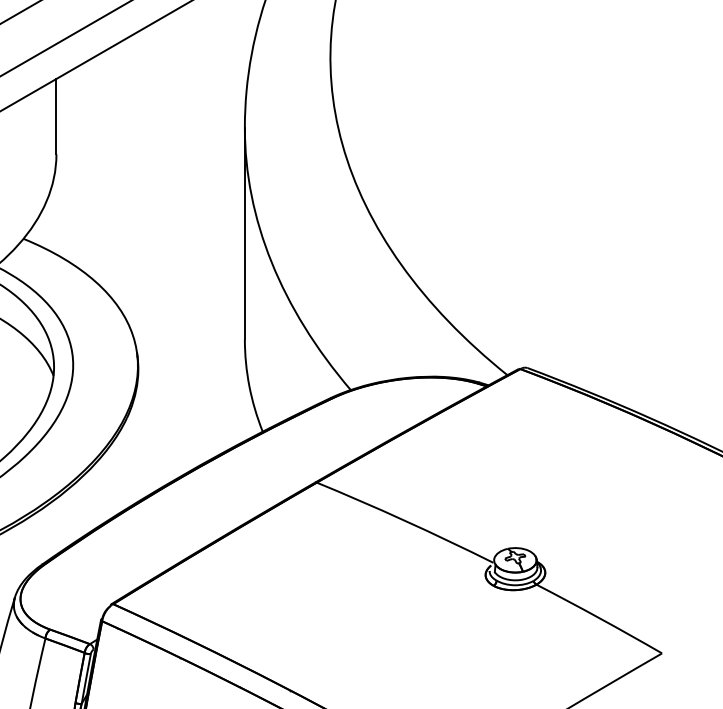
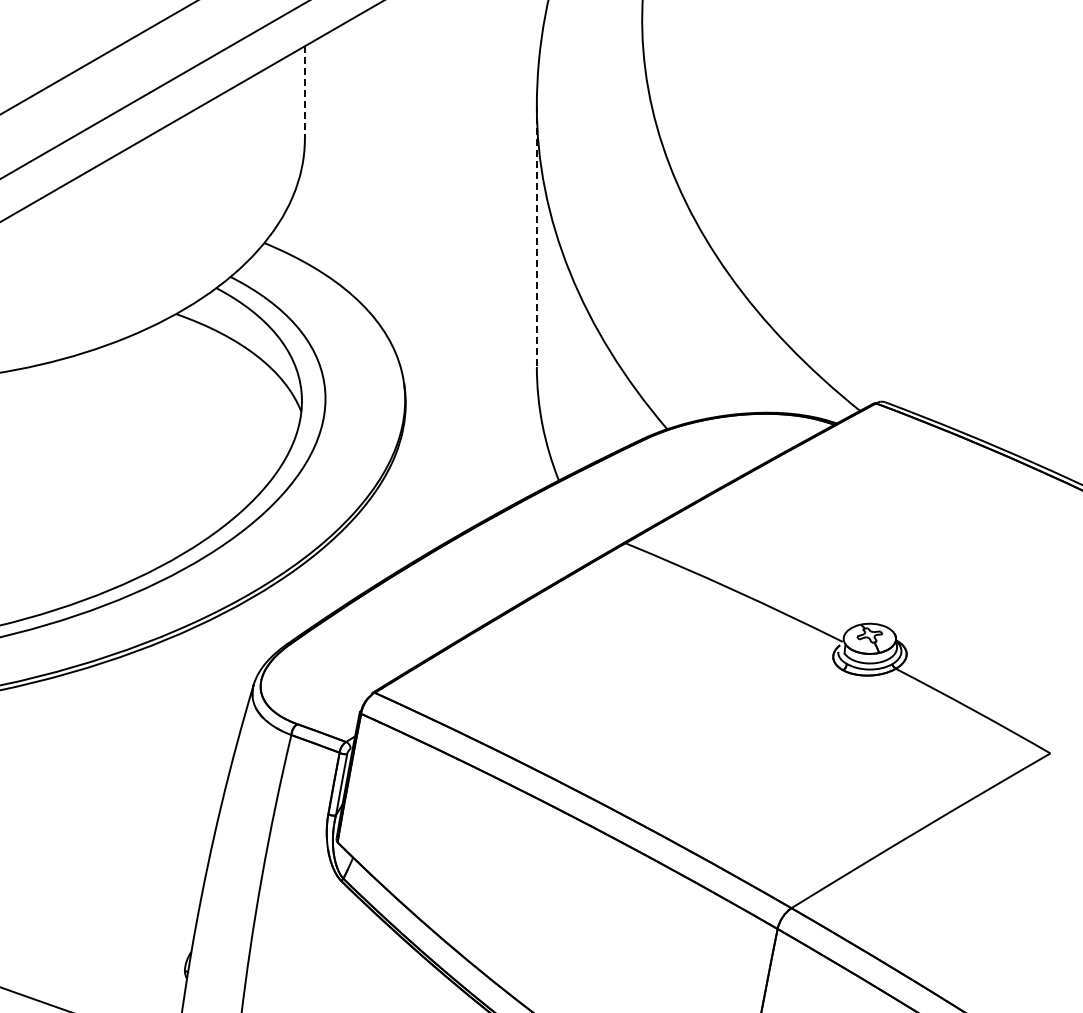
line: (56, 117) -> (304, 93), solid -> dashed
line: (244, 234) -> (536, 237), solid -> dashed

